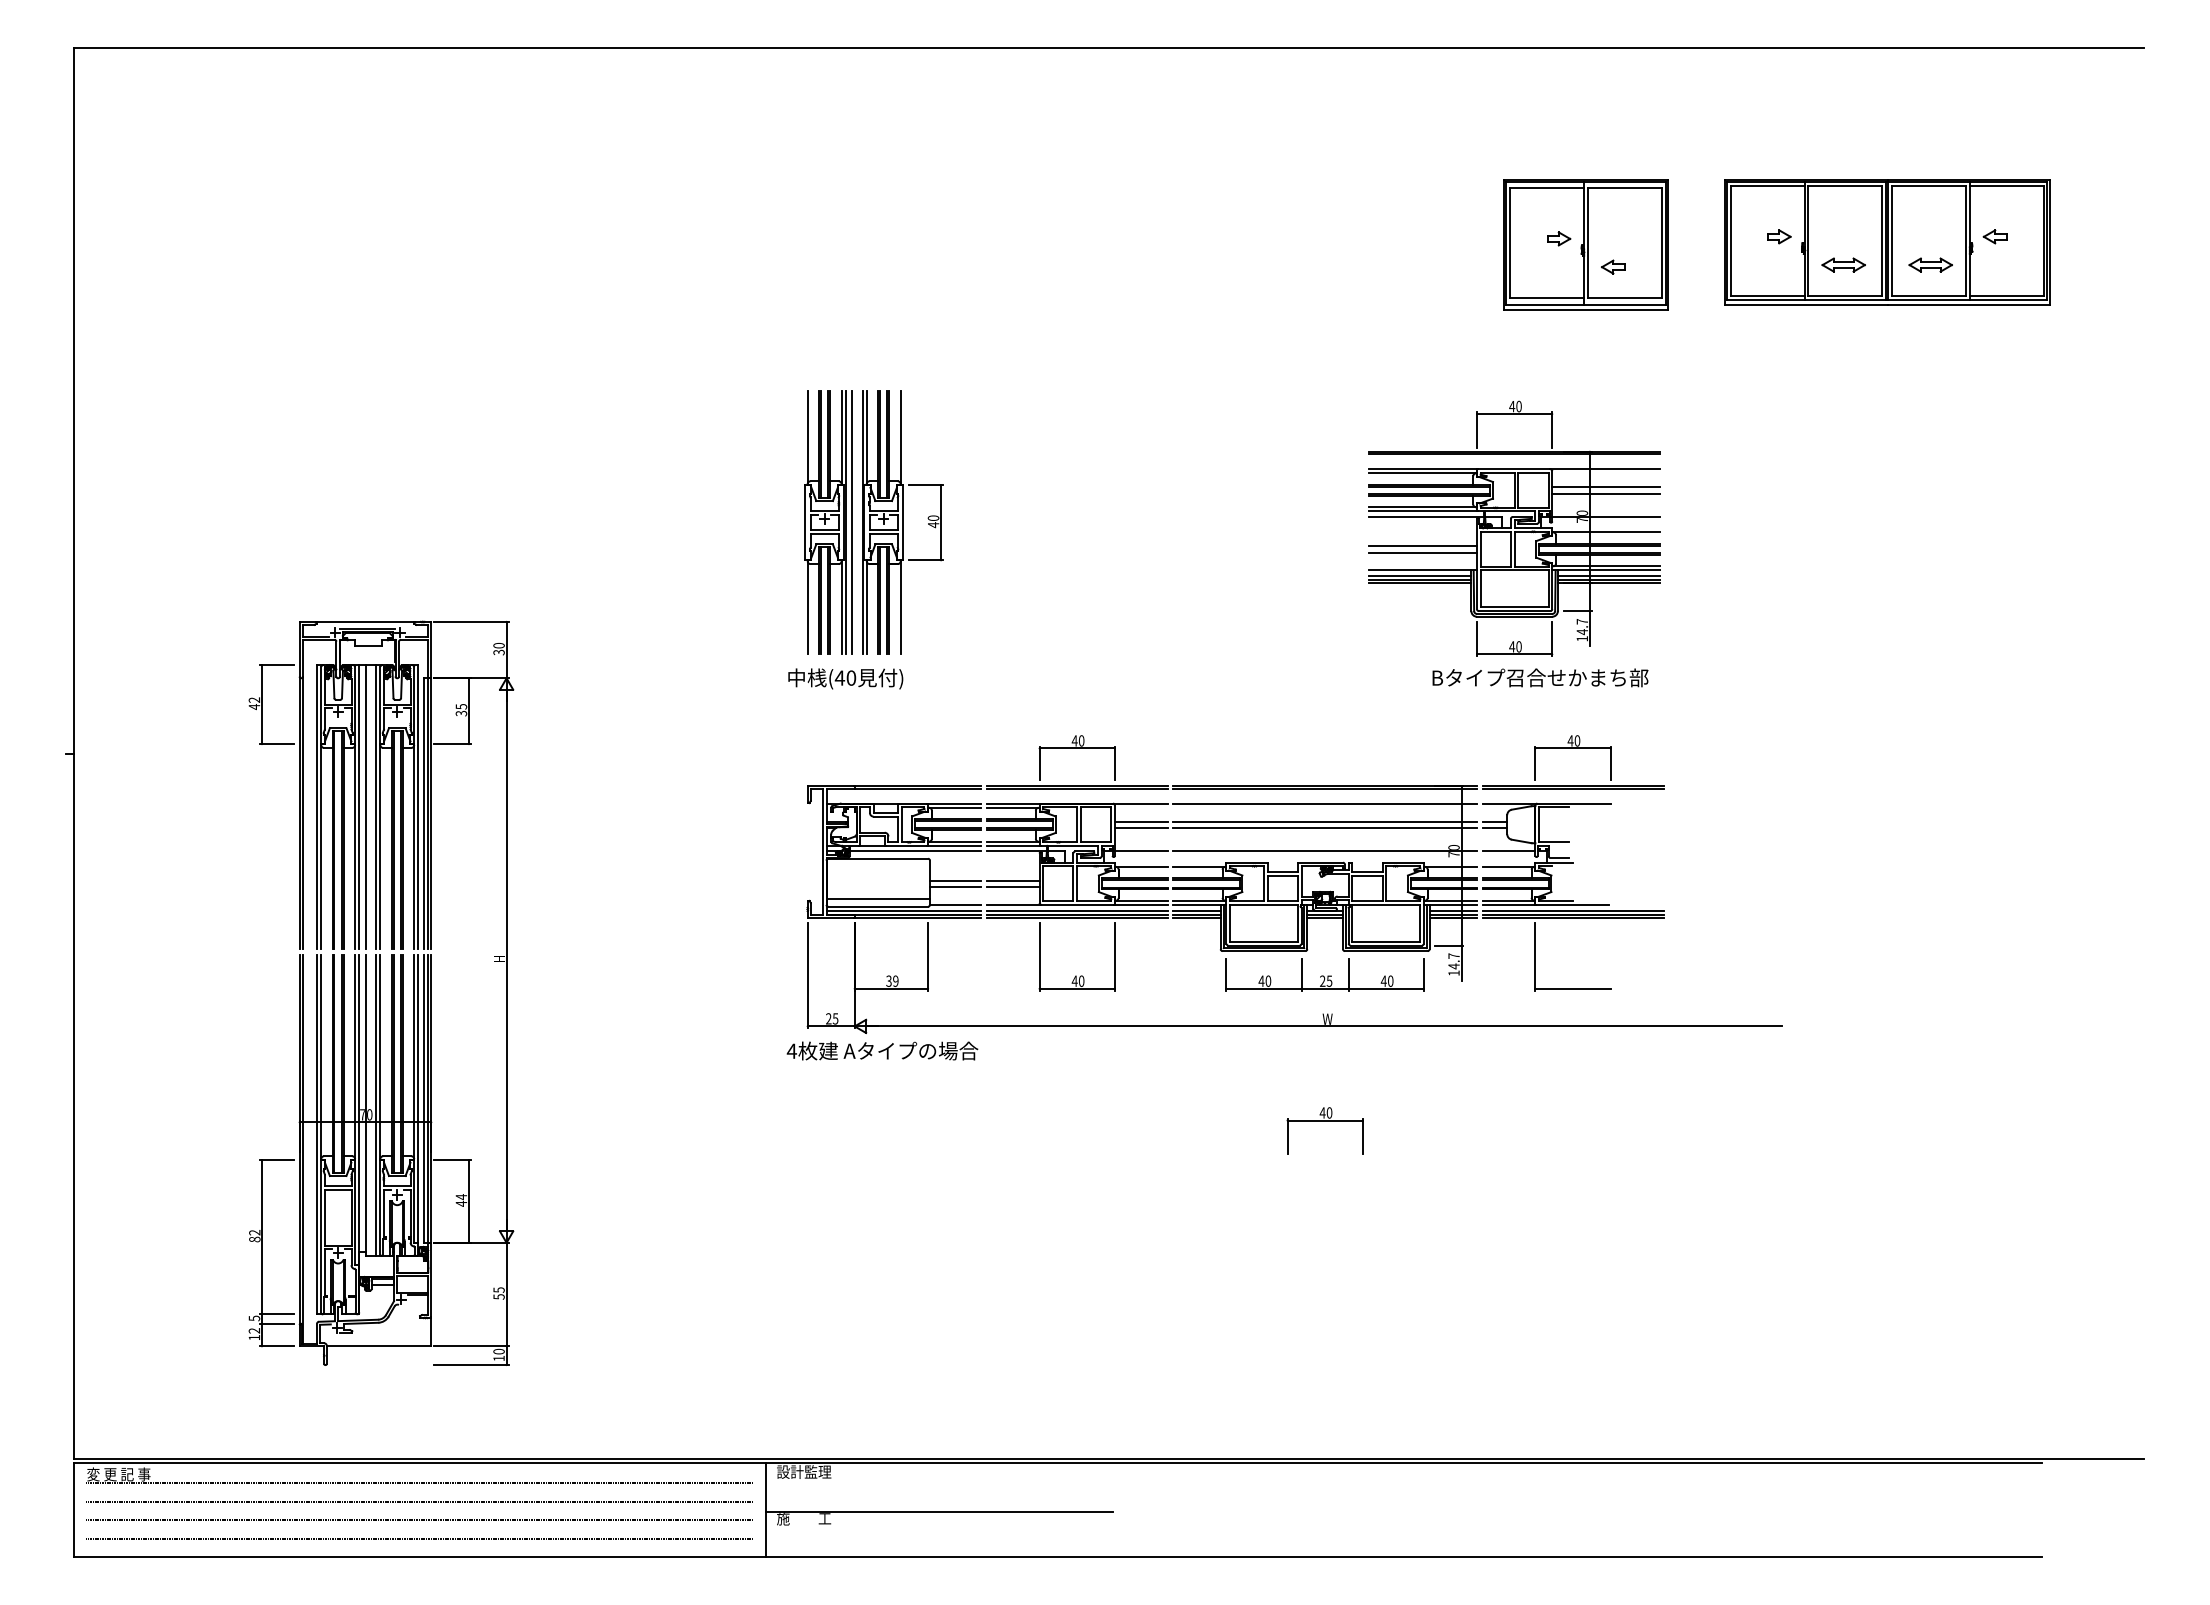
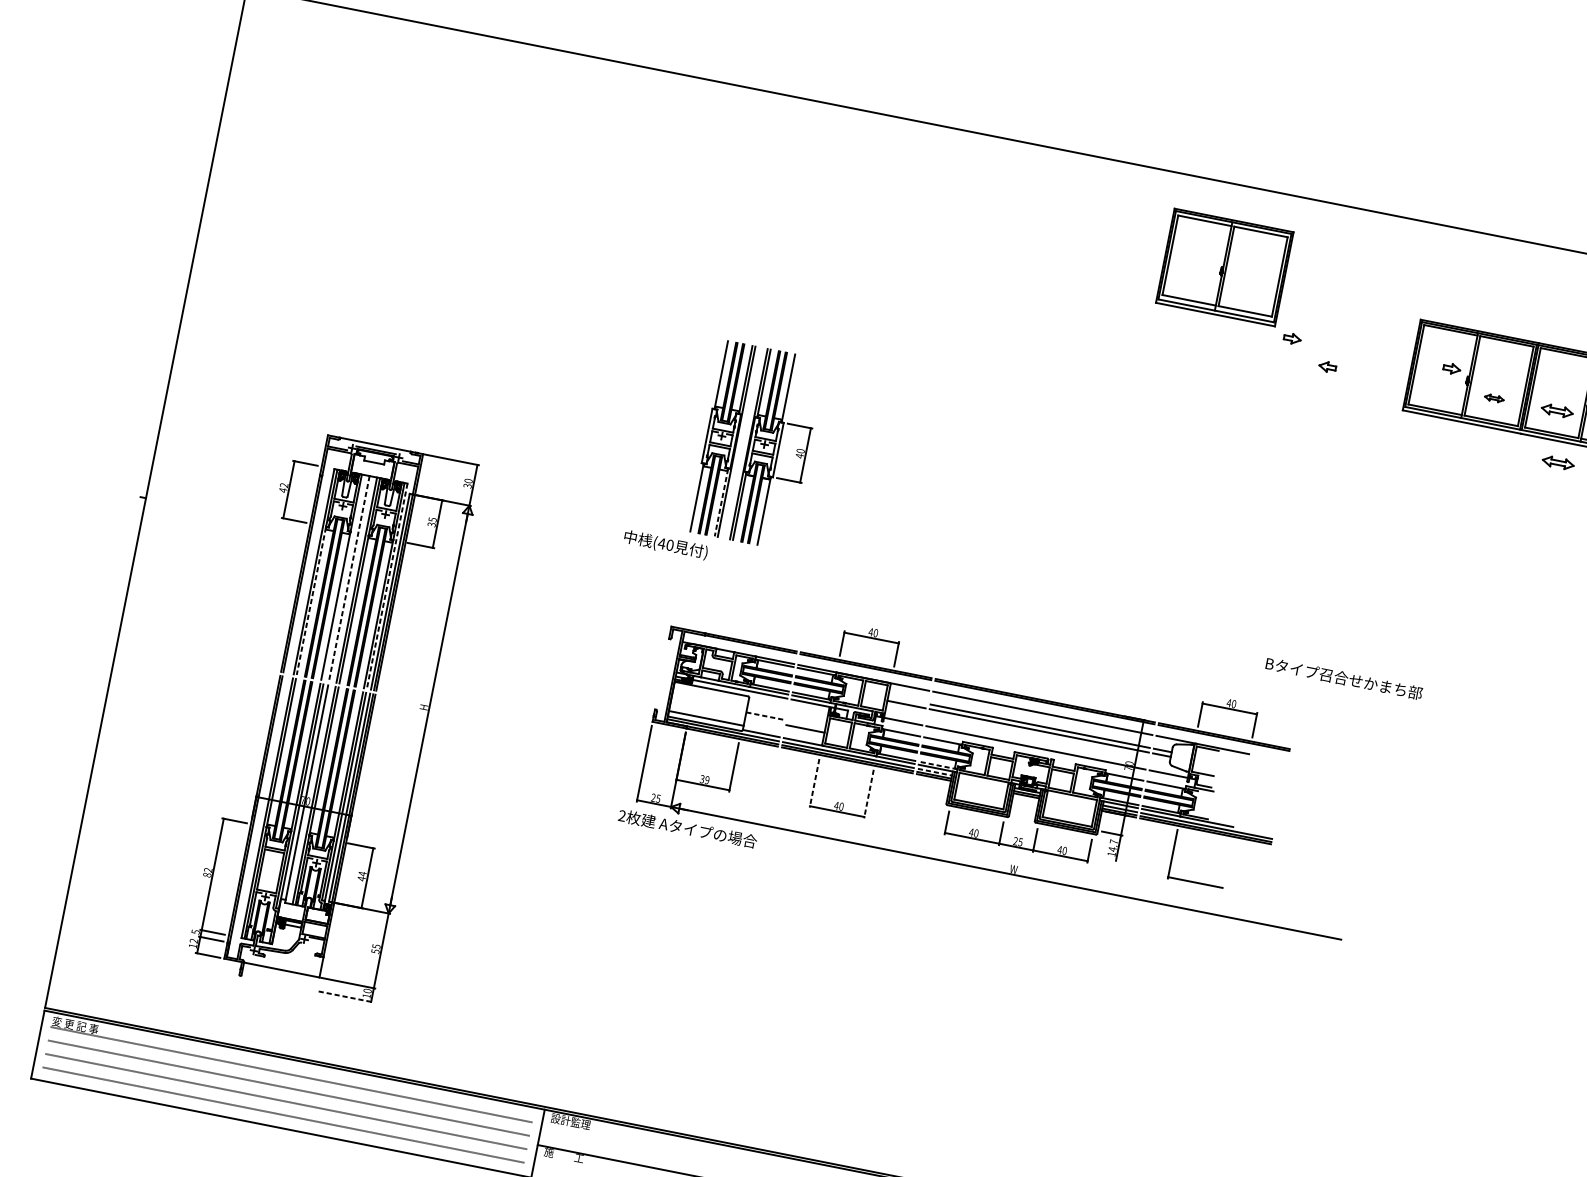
part: (1585, 244) -> (1224, 267), moved
part: (1843, 264) -> (1494, 398), size x0.6
part: (1945, 333) -> (1558, 462), added
line: (852, 522) -> (741, 442), removed
part: (1514, 528) -> (1218, 541), removed
line: (841, 607) -> (721, 502), solid -> dashed
text: (1540, 677) -> (1344, 678), moved
text: (845, 678) -> (665, 544), moved
line: (359, 807) -> (344, 578), removed
line: (365, 807) -> (349, 578), solid -> dashed
line: (418, 807) -> (387, 586), solid -> dashed
line: (1140, 821) -> (906, 699), removed
line: (321, 847) -> (311, 601), solid -> dashed
line: (955, 880) -> (764, 715), solid -> dashed
line: (1012, 880) -> (805, 724), removed
line: (955, 886) -> (763, 720), removed
line: (1199, 900) -> (938, 765), solid -> dashed
line: (1197, 910) -> (935, 772), solid -> dashed
line: (1039, 957) -> (814, 783), solid -> dashed
line: (1114, 957) -> (868, 794), solid -> dashed
text: (791, 1050) -> (621, 815), 4 -> 2
part: (1324, 1121) -> (996, 942), removed
line: (471, 1365) -> (345, 997), solid -> dashed

